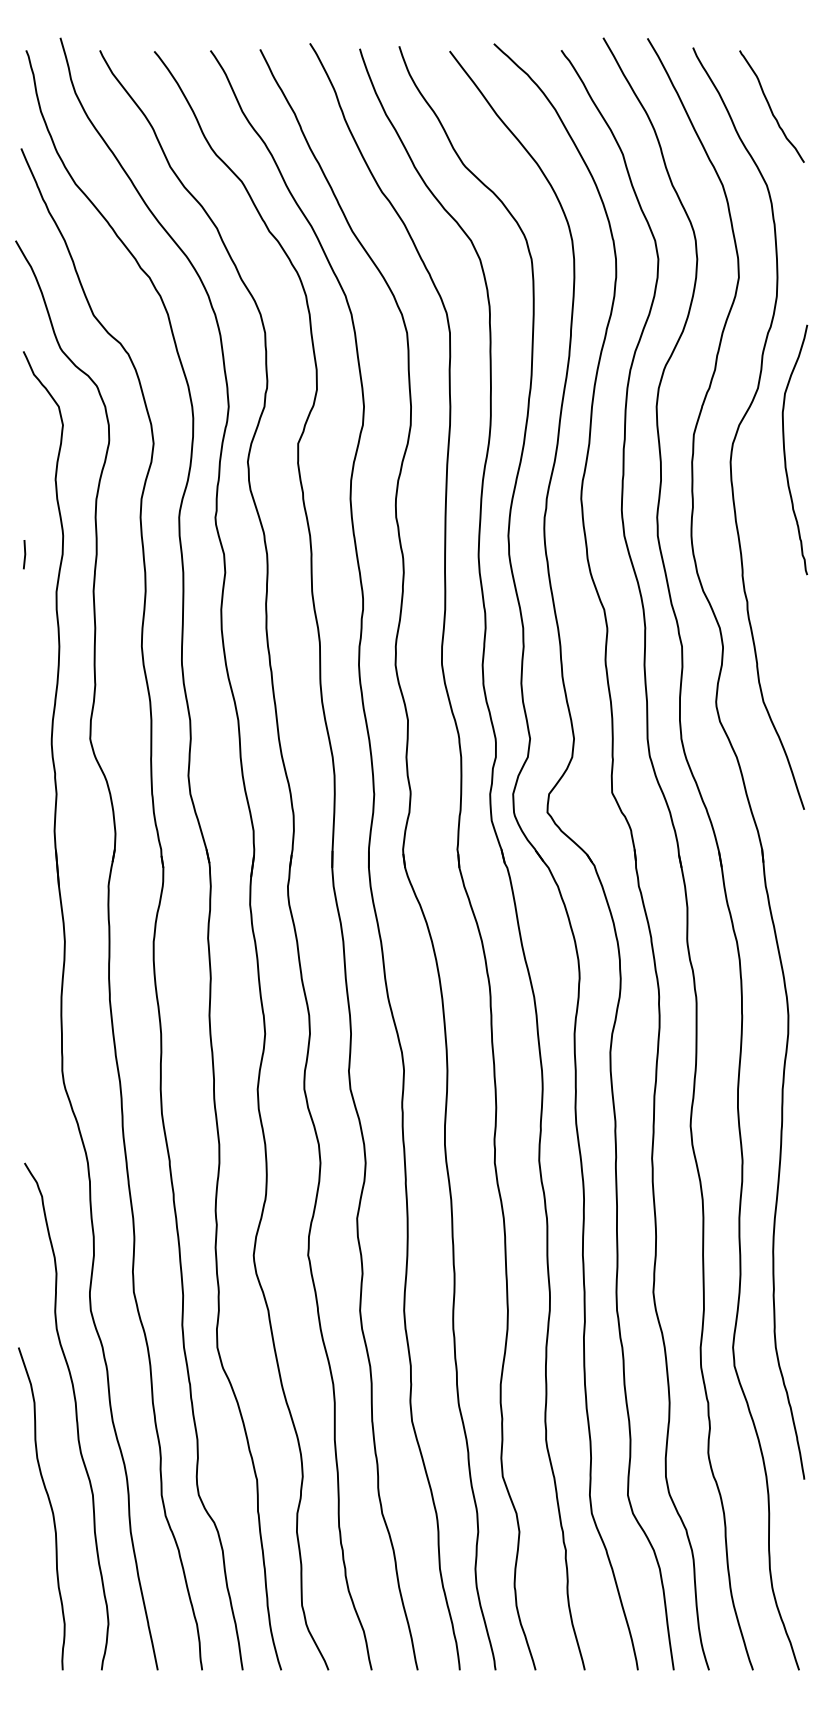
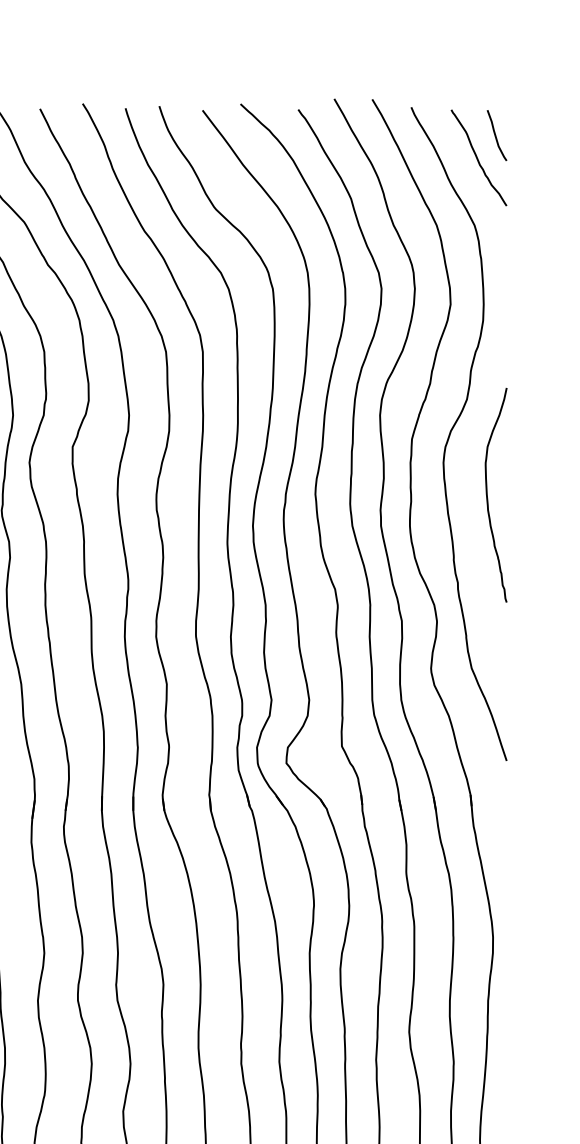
curve: (791, 80) -> (495, 135), added
curve: (785, 449) -> (488, 494), moved

